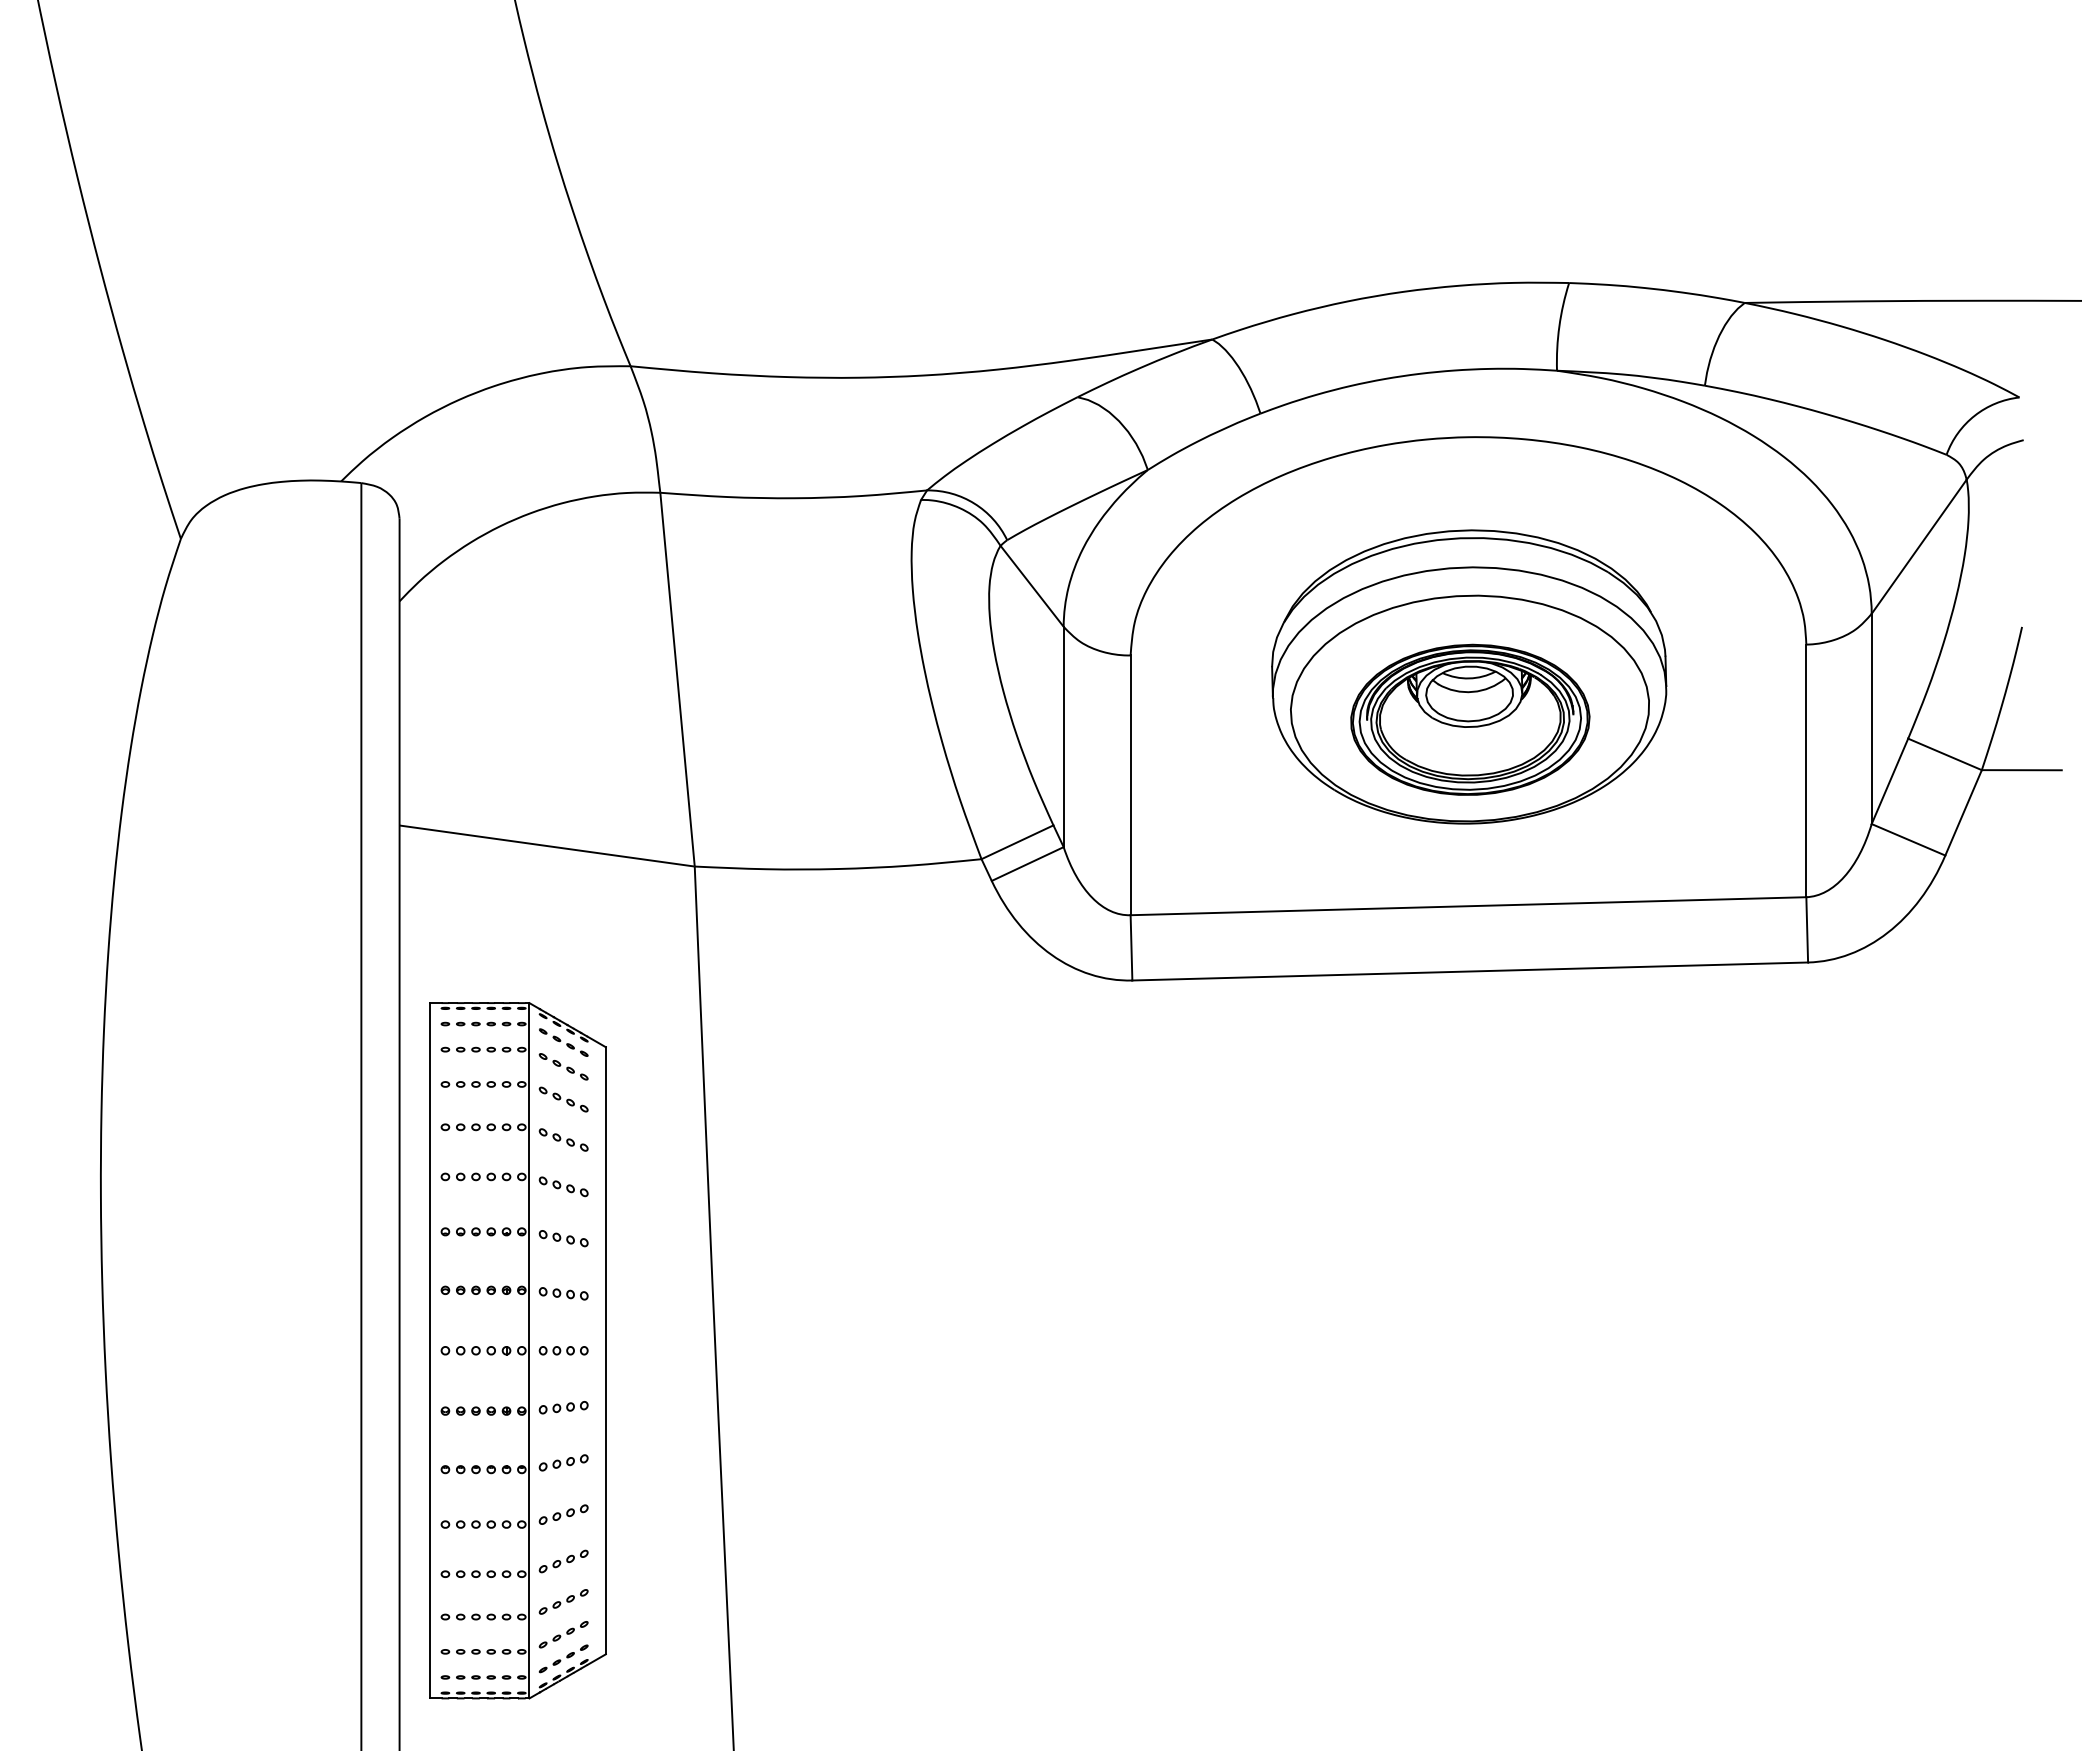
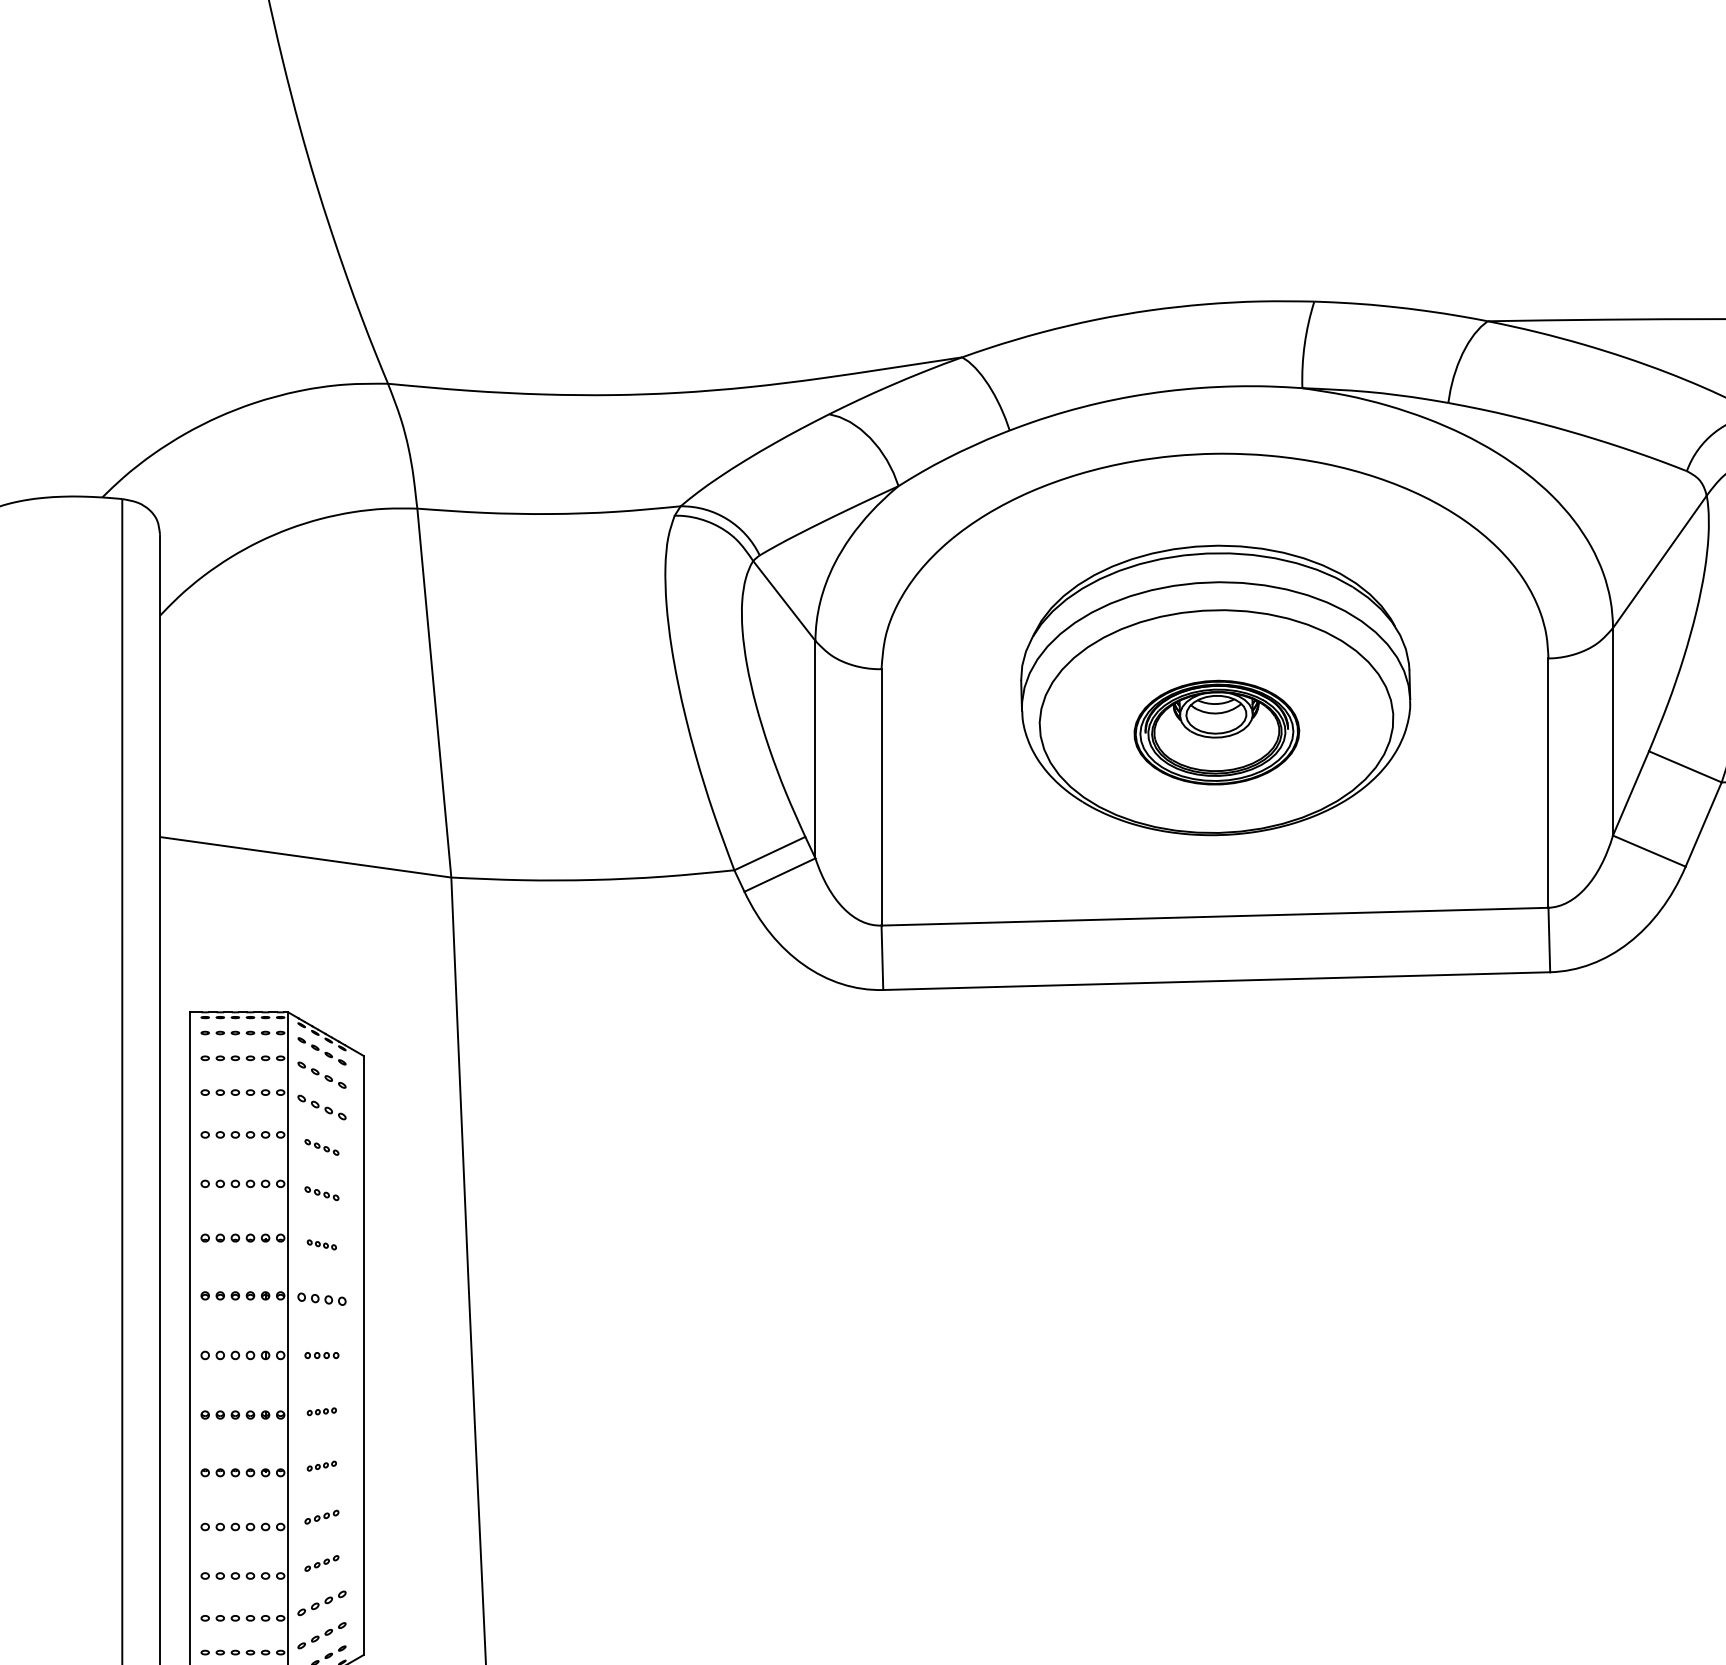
part: (1470, 719) -> (1216, 732), size x0.7
part: (563, 1139) -> (321, 1146), size x0.7
part: (563, 1186) -> (321, 1193), size x0.7
part: (563, 1238) -> (321, 1244), size x0.6
part: (563, 1350) -> (321, 1355), size x0.7
part: (563, 1407) -> (321, 1411), size x0.6
part: (563, 1462) -> (321, 1465), size x0.6
part: (563, 1514) -> (321, 1517), size x0.7
part: (563, 1561) -> (321, 1563), size x0.7

